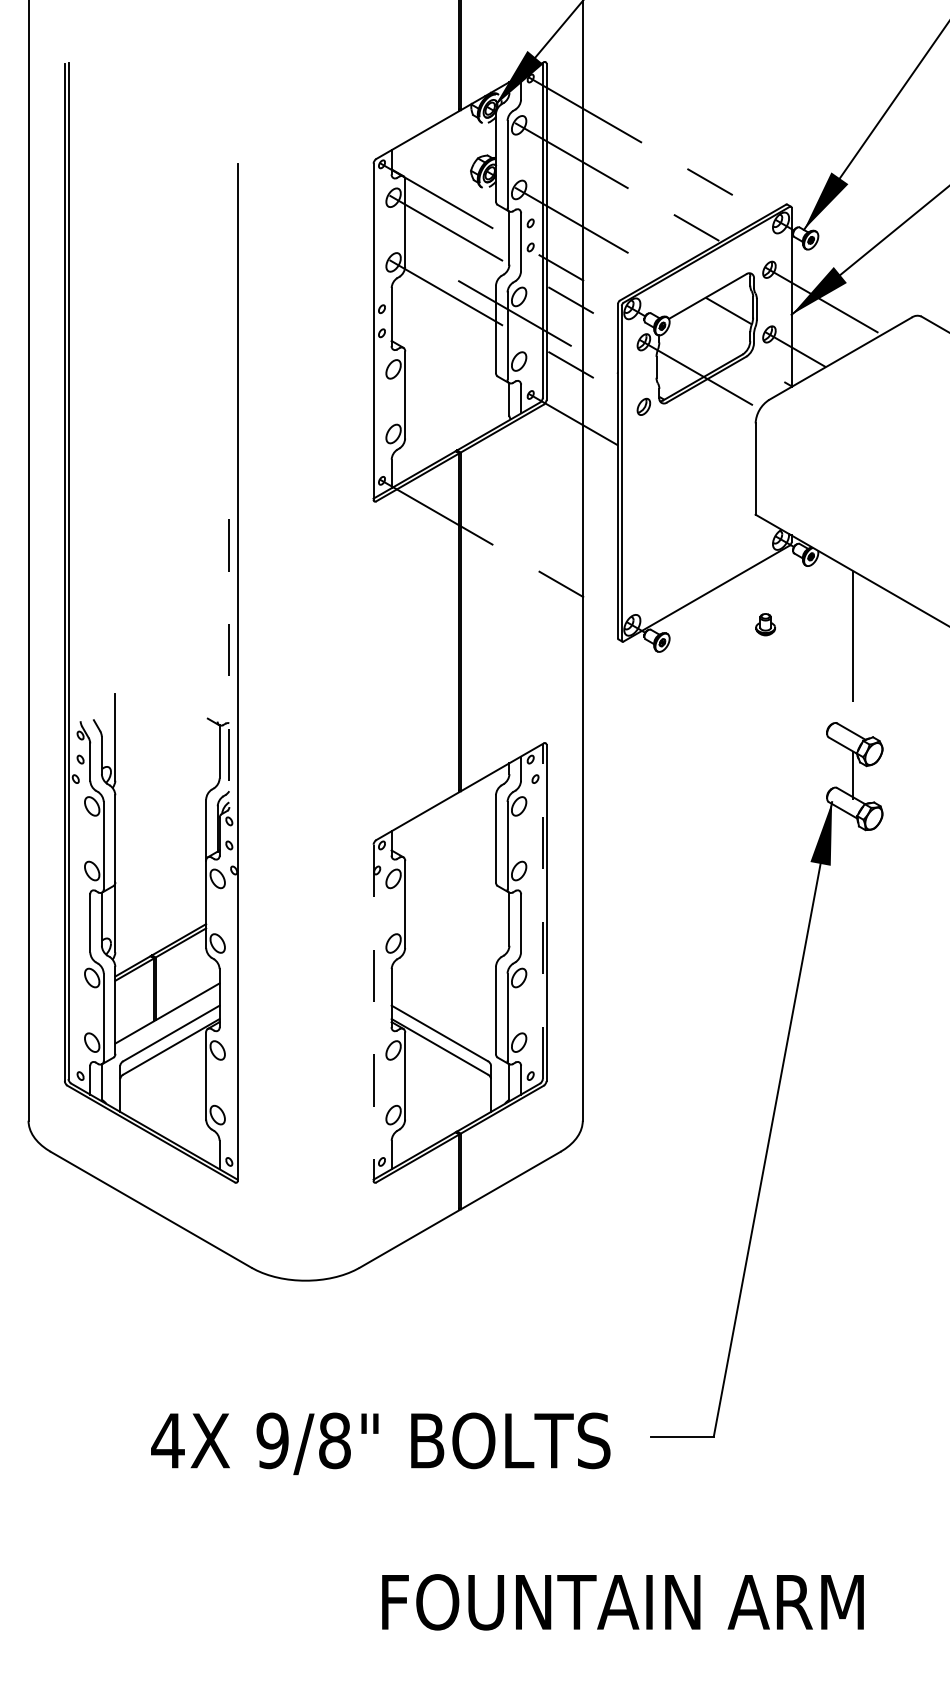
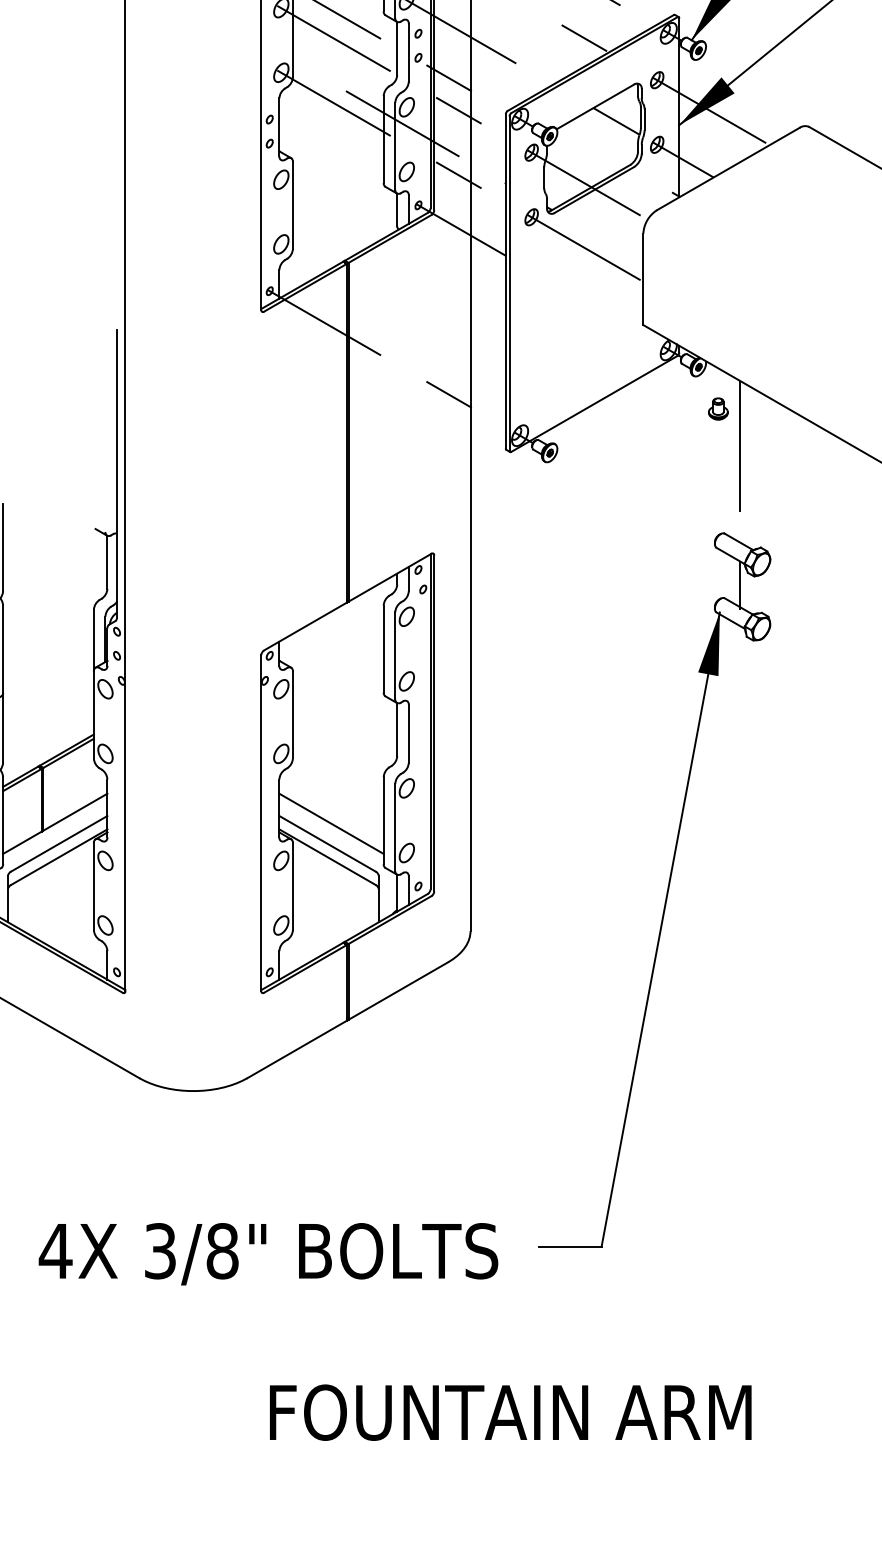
line: (697, 437) -> (585, 247), added
part: (765, 624) -> (718, 408), moved
line: (229, 663) -> (117, 473), dashed -> solid
line: (542, 910) -> (430, 720), dashed -> solid
line: (373, 1013) -> (261, 823), dashed -> solid
line: (443, 1013) -> (331, 823), added
text: (272, 1440) -> (160, 1250), 9/8" -> 3/8"

